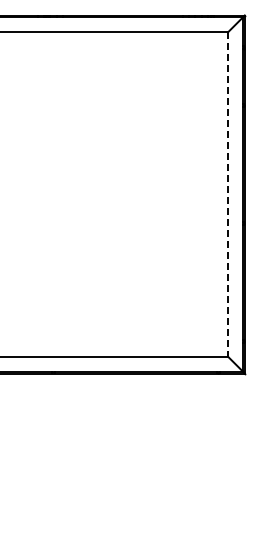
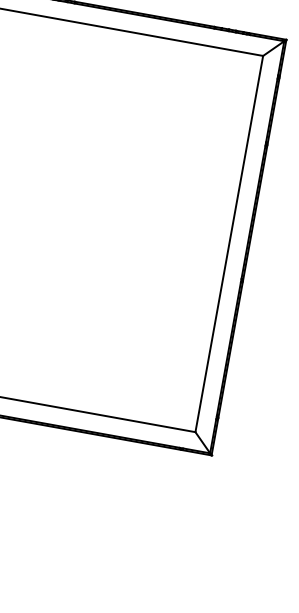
line: (227, 195) -> (228, 245), dashed -> solid

